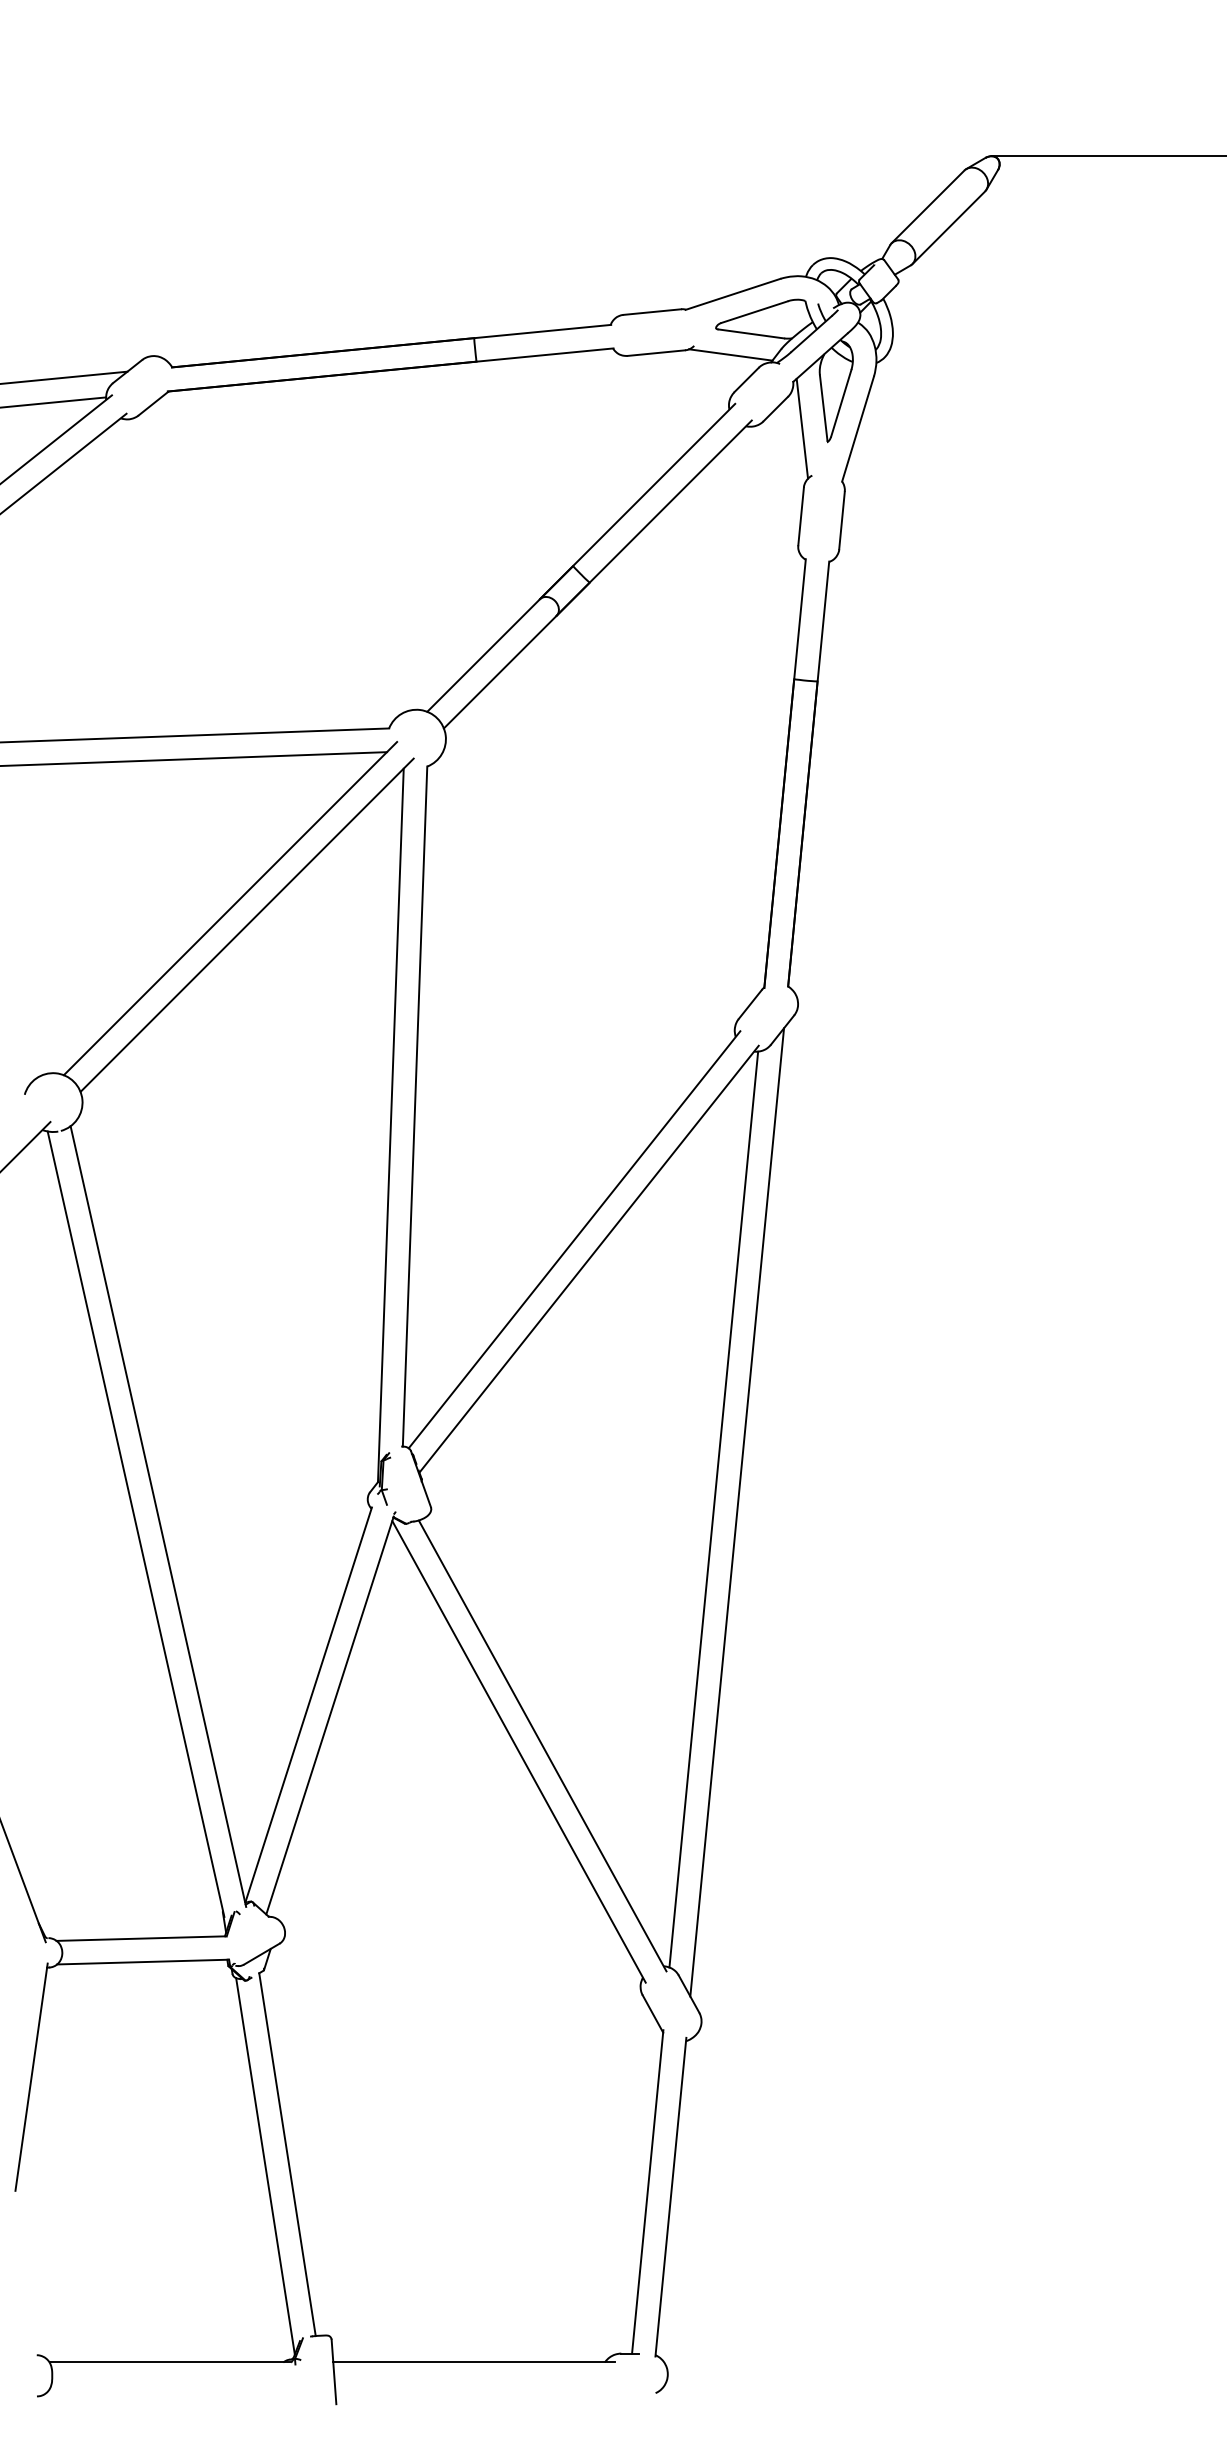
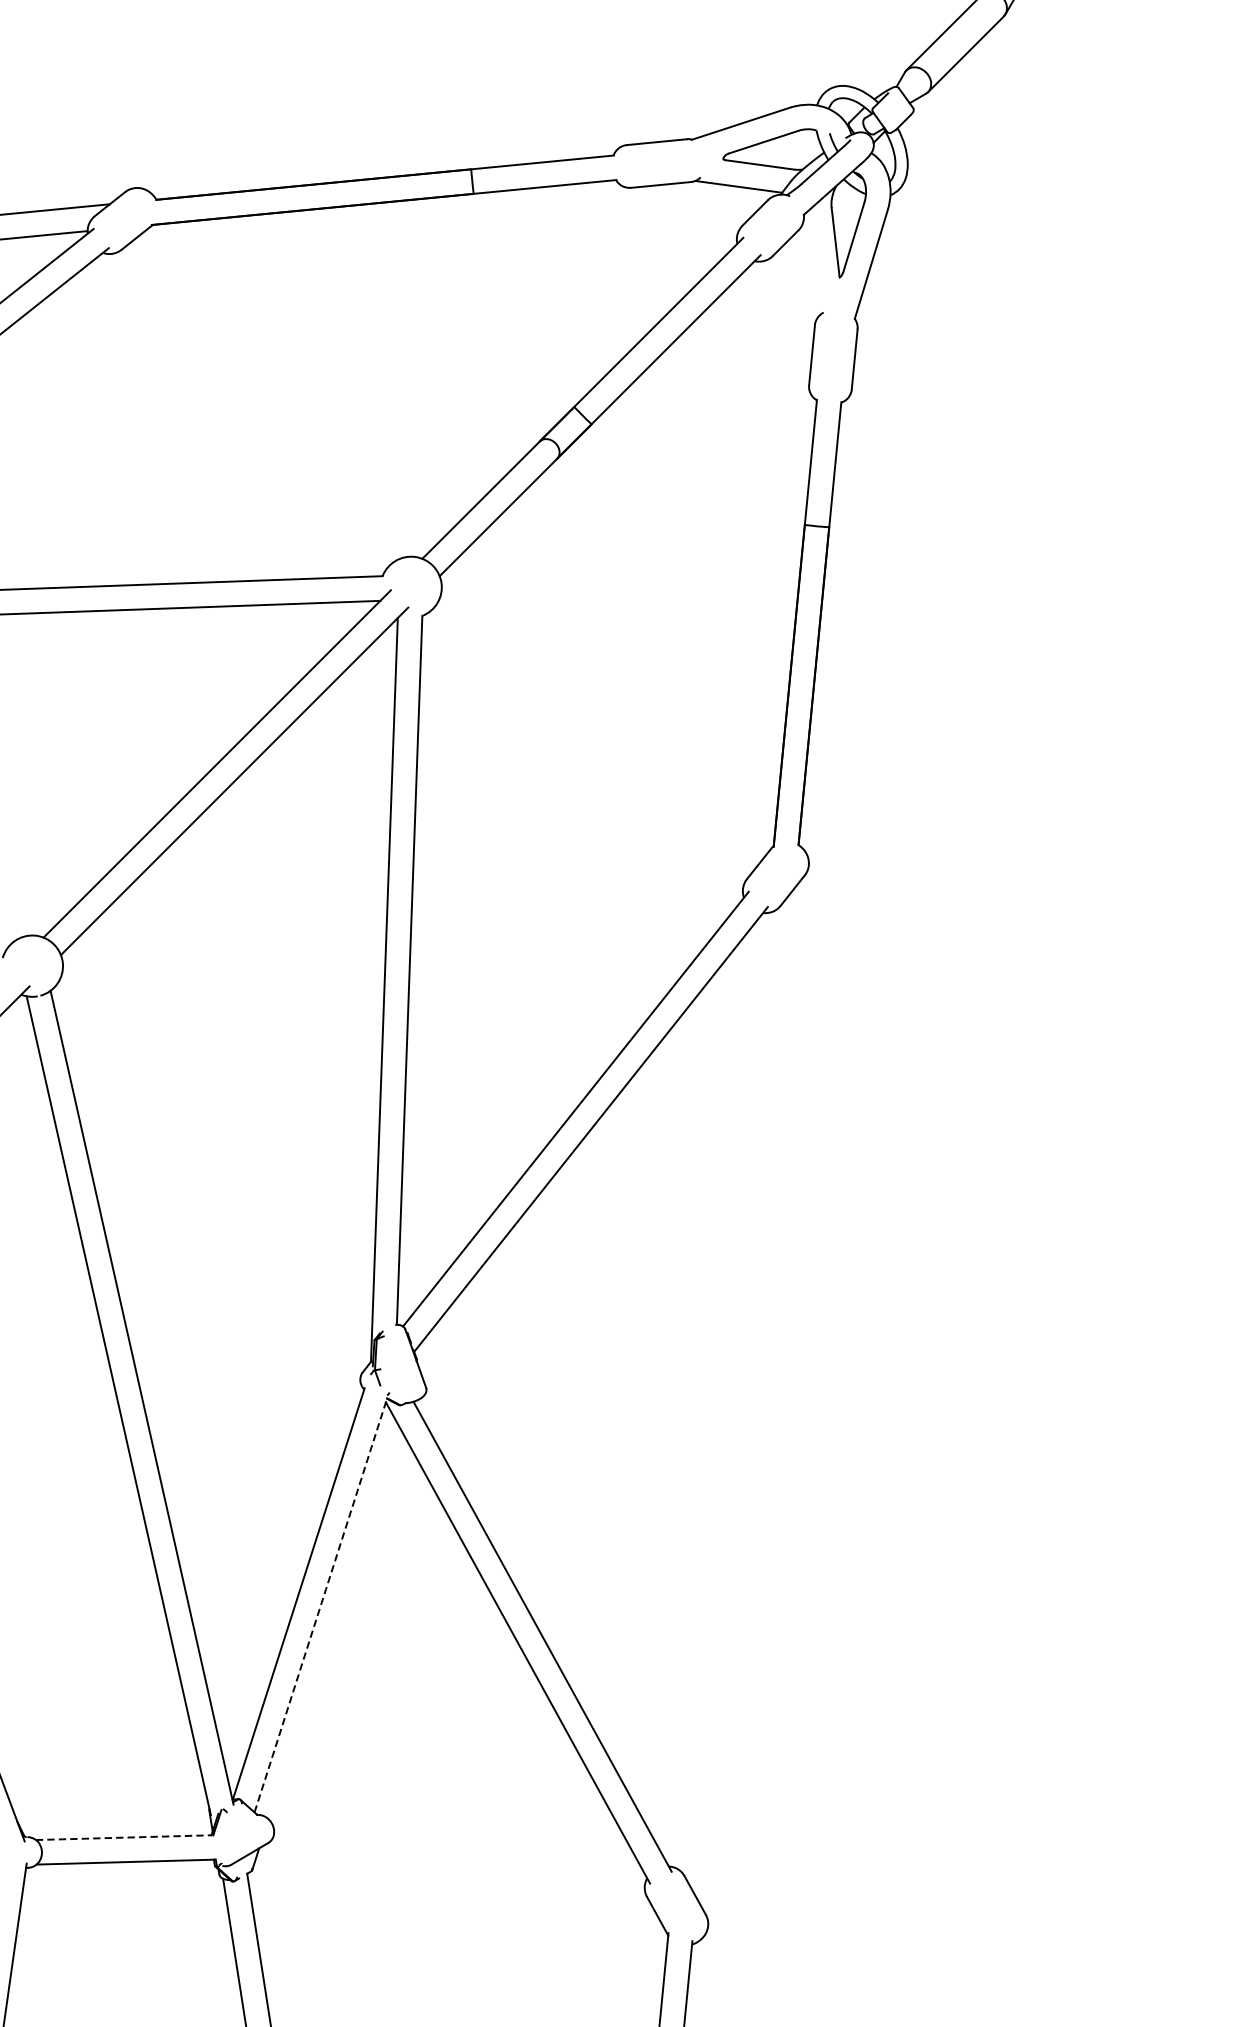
line: (802, 428) -> (813, 263), removed
line: (713, 1509) -> (720, 1390), removed
line: (737, 1512) -> (745, 1393), removed
line: (330, 1715) -> (321, 1605), solid -> dashed
line: (141, 1938) -> (124, 1837), solid -> dashed

